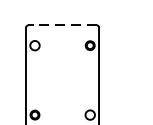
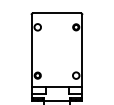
line: (61, 25) -> (56, 13), dashed -> solid

